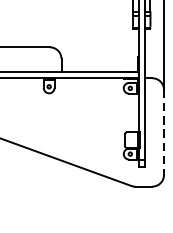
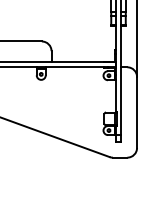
line: (164, 132) -> (137, 112), dashed -> solid

